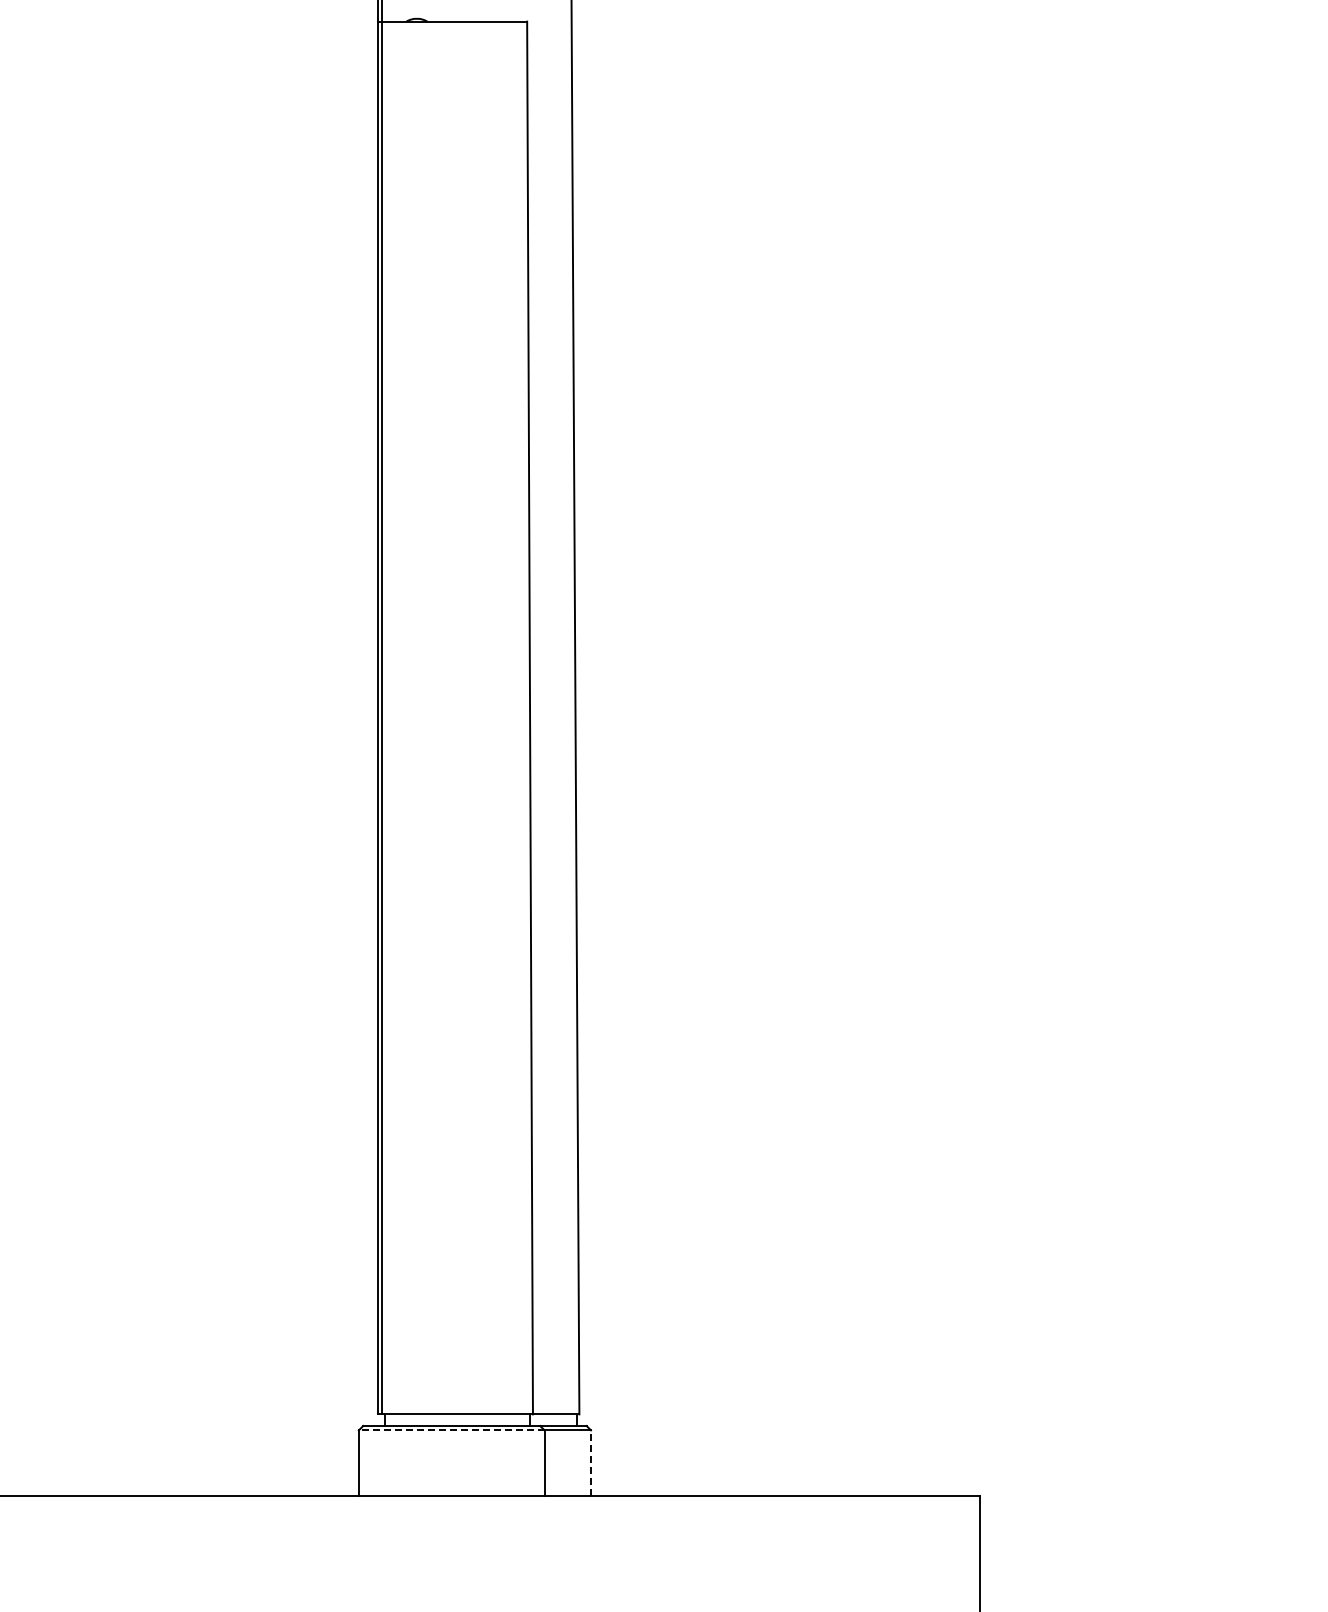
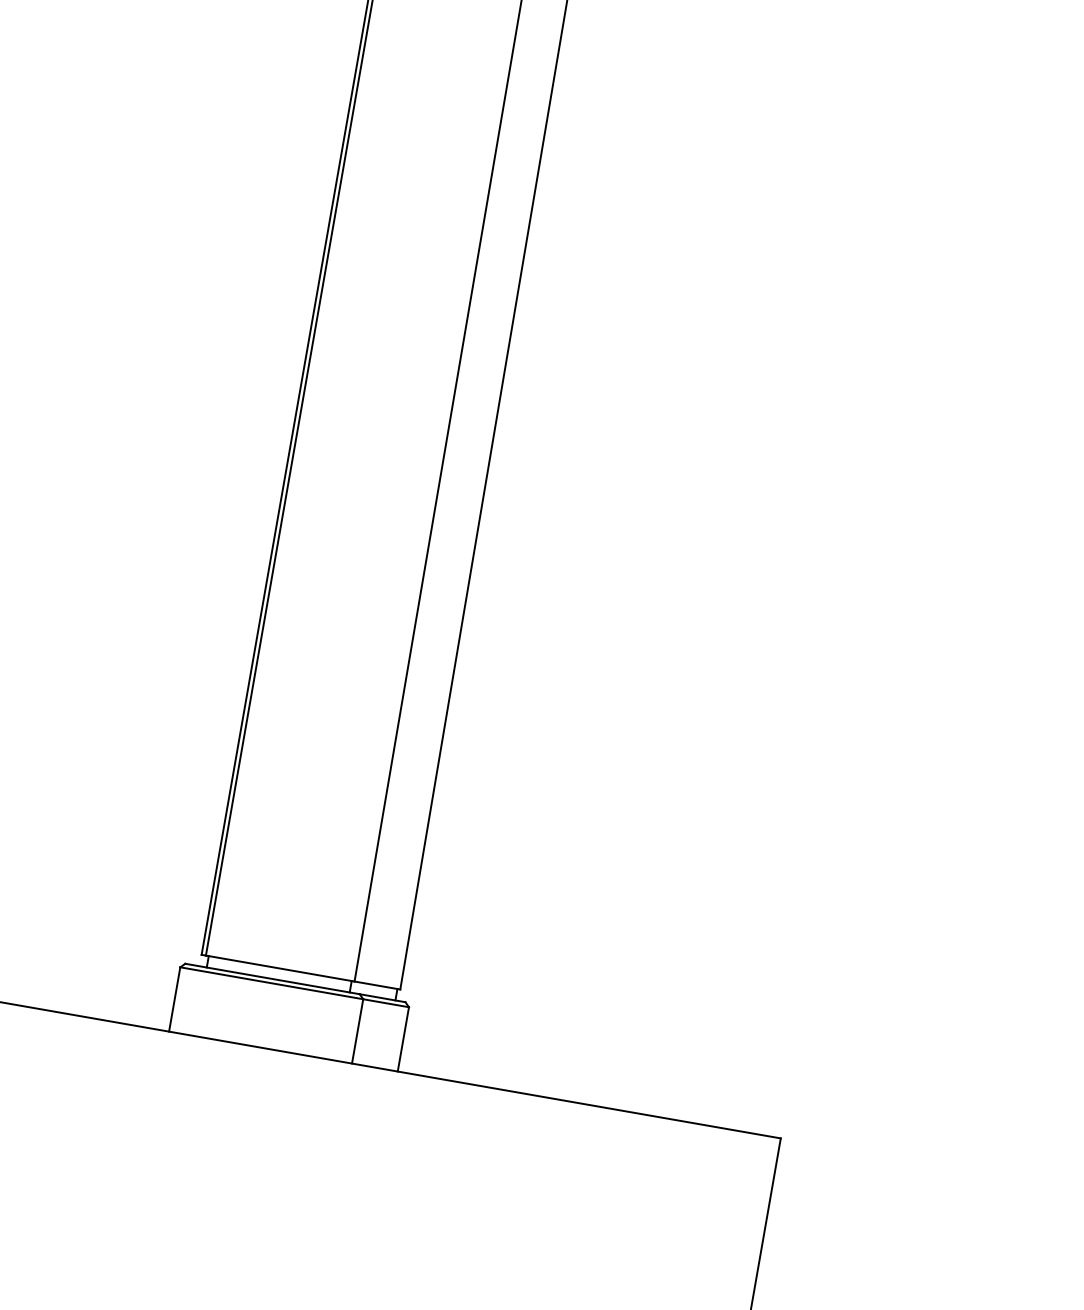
line: (451, 1430) -> (271, 983), dashed -> solid
line: (591, 1463) -> (403, 1039), dashed -> solid

